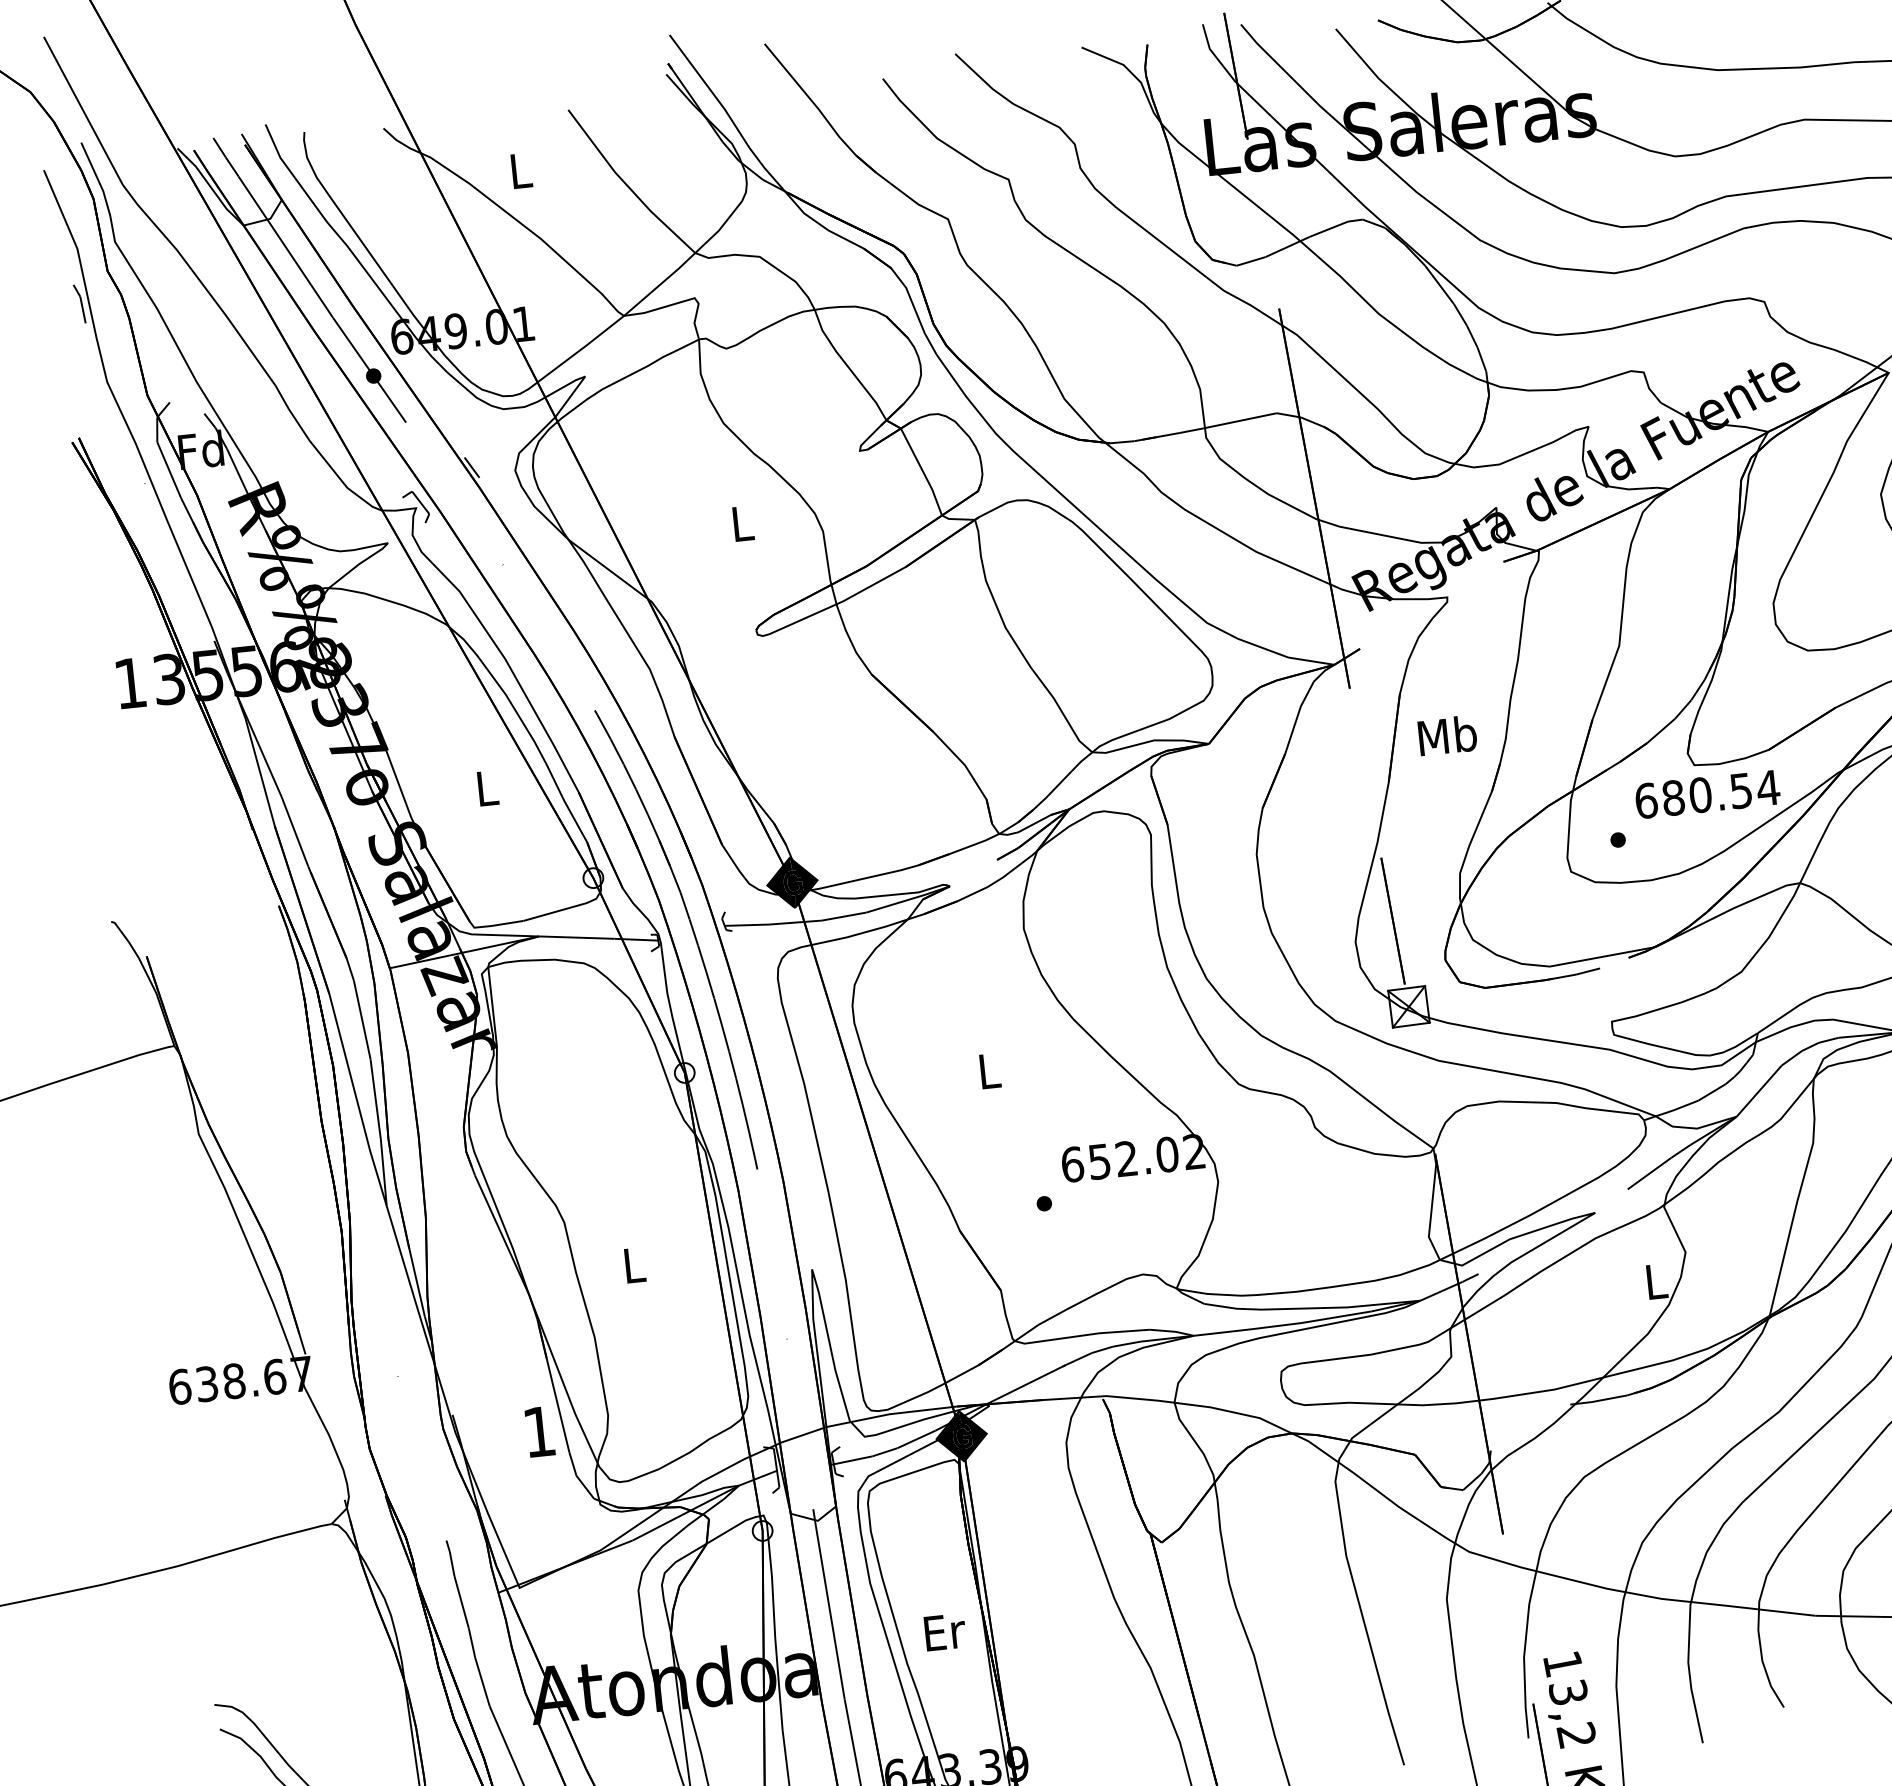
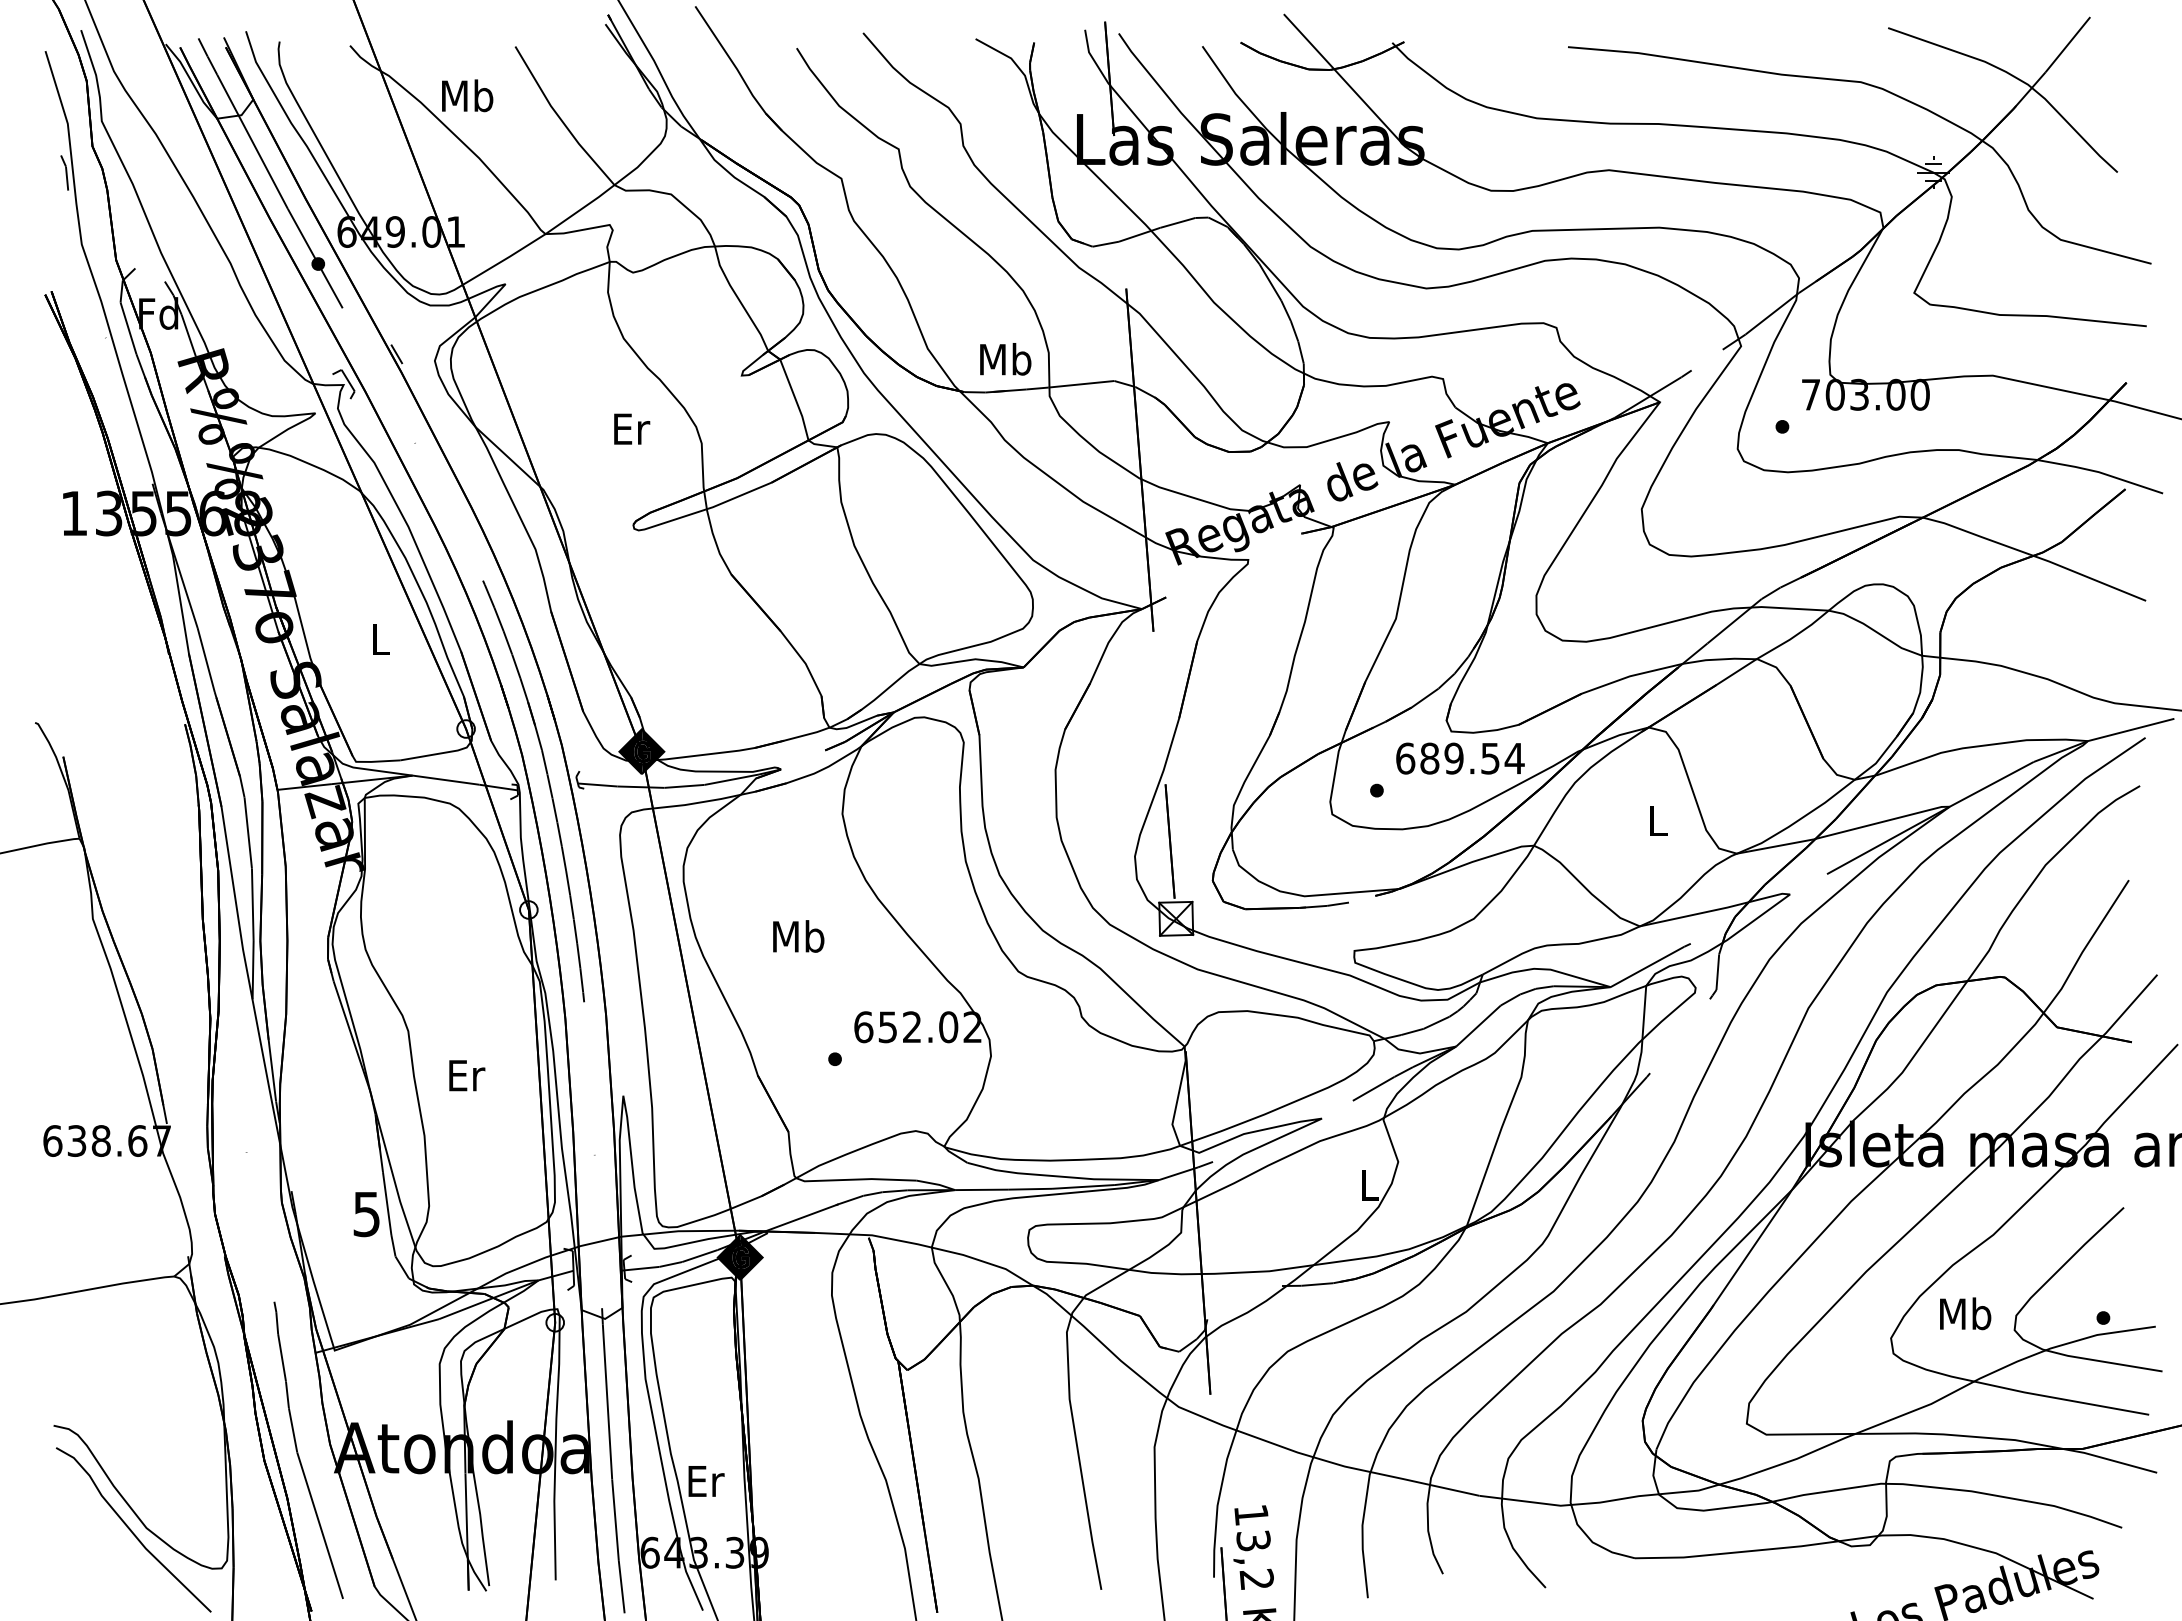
text: (520, 170) -> (467, 95), L -> Mb
text: (743, 522) -> (632, 428), L -> Er
text: (1447, 735) -> (1005, 359), moved
text: (1699, 795) -> (1453, 758), 680.54 -> 689.54
text: (989, 1070) -> (798, 936), L -> Mb
text: (635, 1265) -> (467, 1075), L -> Er
text: (539, 1432) -> (366, 1214), 1 -> 5
text: (945, 1632) -> (706, 1481), moved

